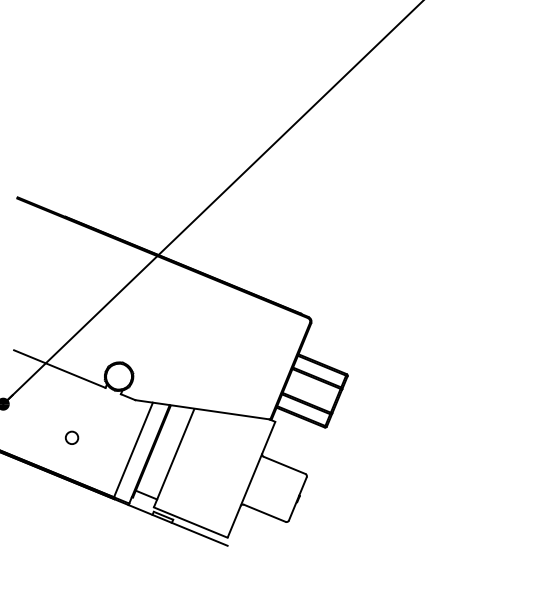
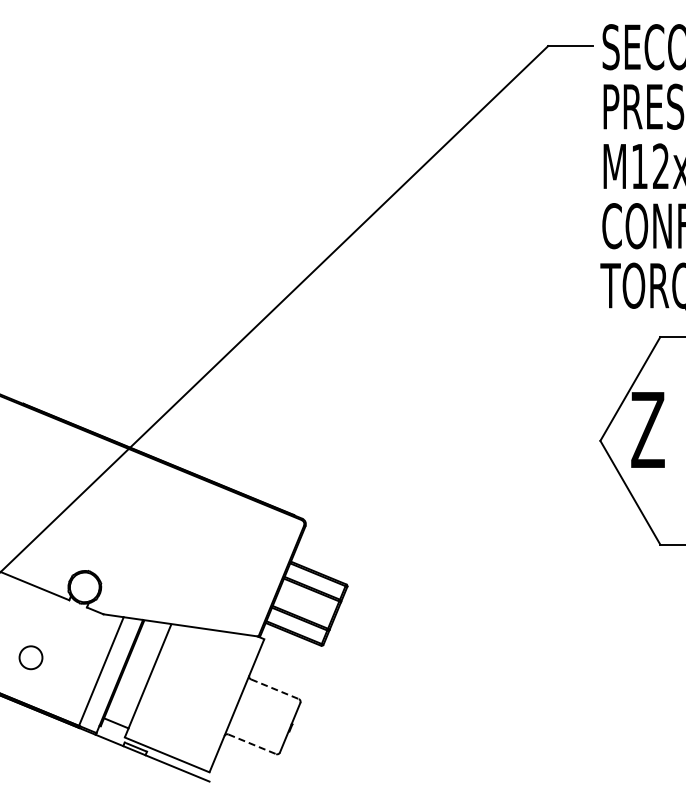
circle: (71, 437) -> (30, 657), size x1.6
line: (284, 465) -> (274, 689), solid -> dashed
line: (265, 513) -> (252, 744), solid -> dashed

